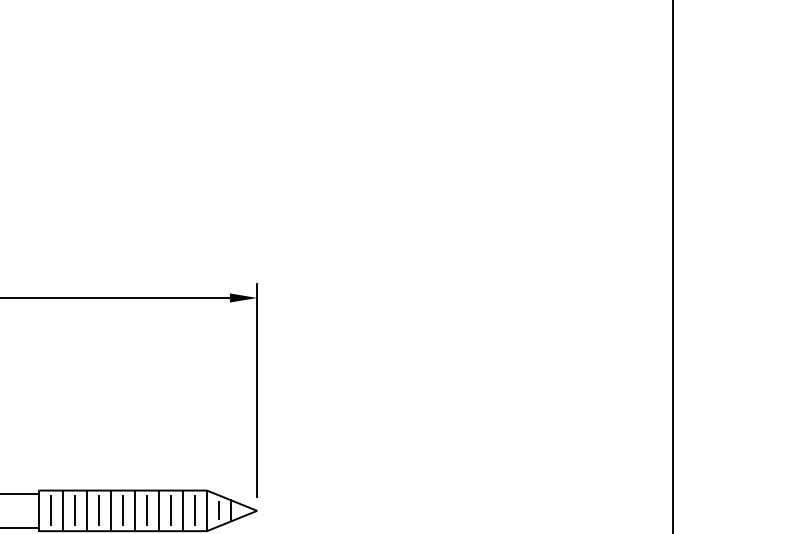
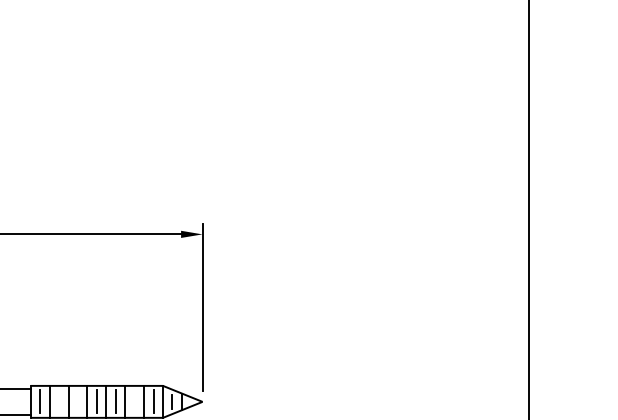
line: (74, 510) -> (58, 401), removed
line: (98, 510) -> (77, 401), removed
line: (170, 510) -> (134, 401), removed

